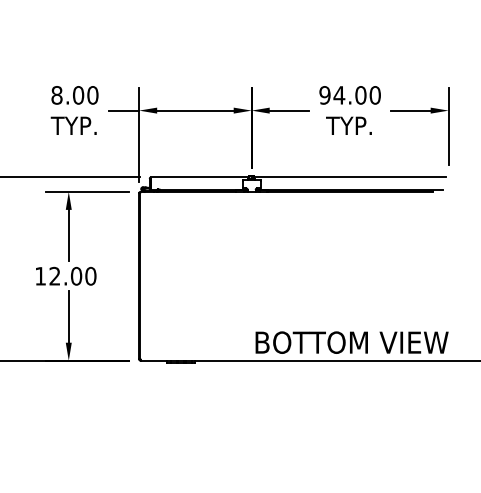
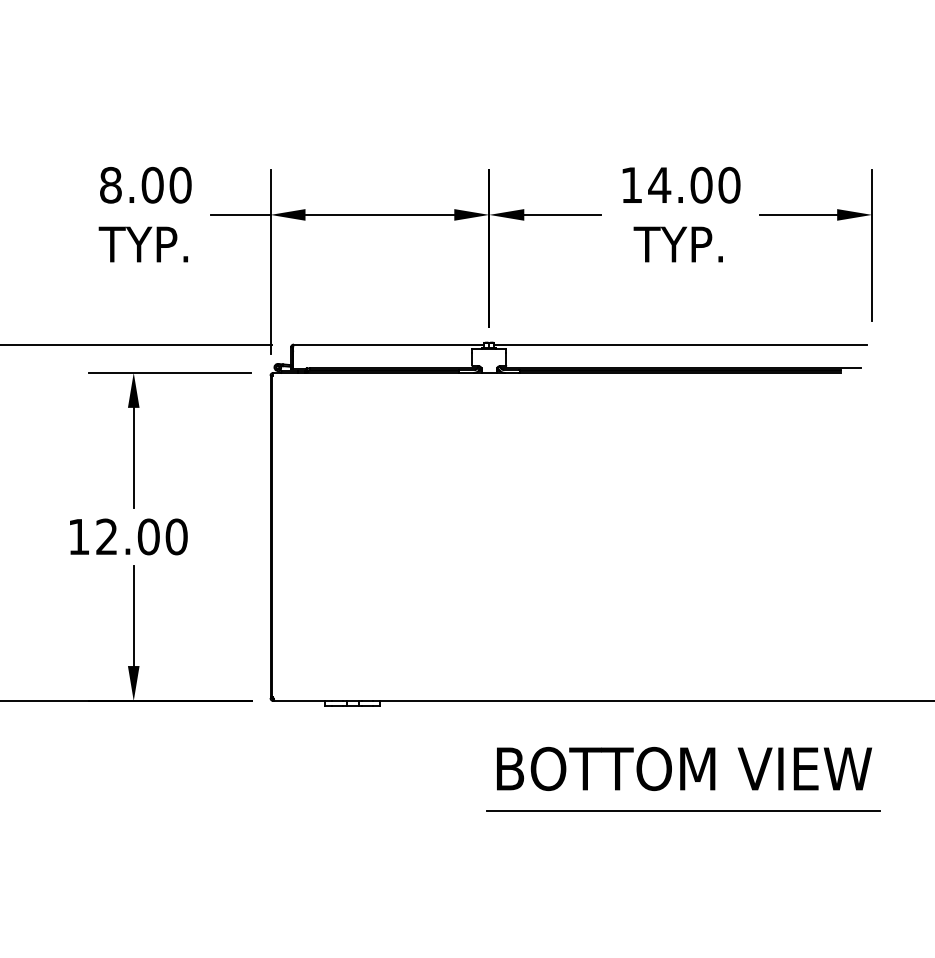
text: (324, 95) -> (630, 185), 94.00 -> 14.00
text: (351, 342) -> (683, 768), moved
line: (351, 417) -> (683, 811), added

